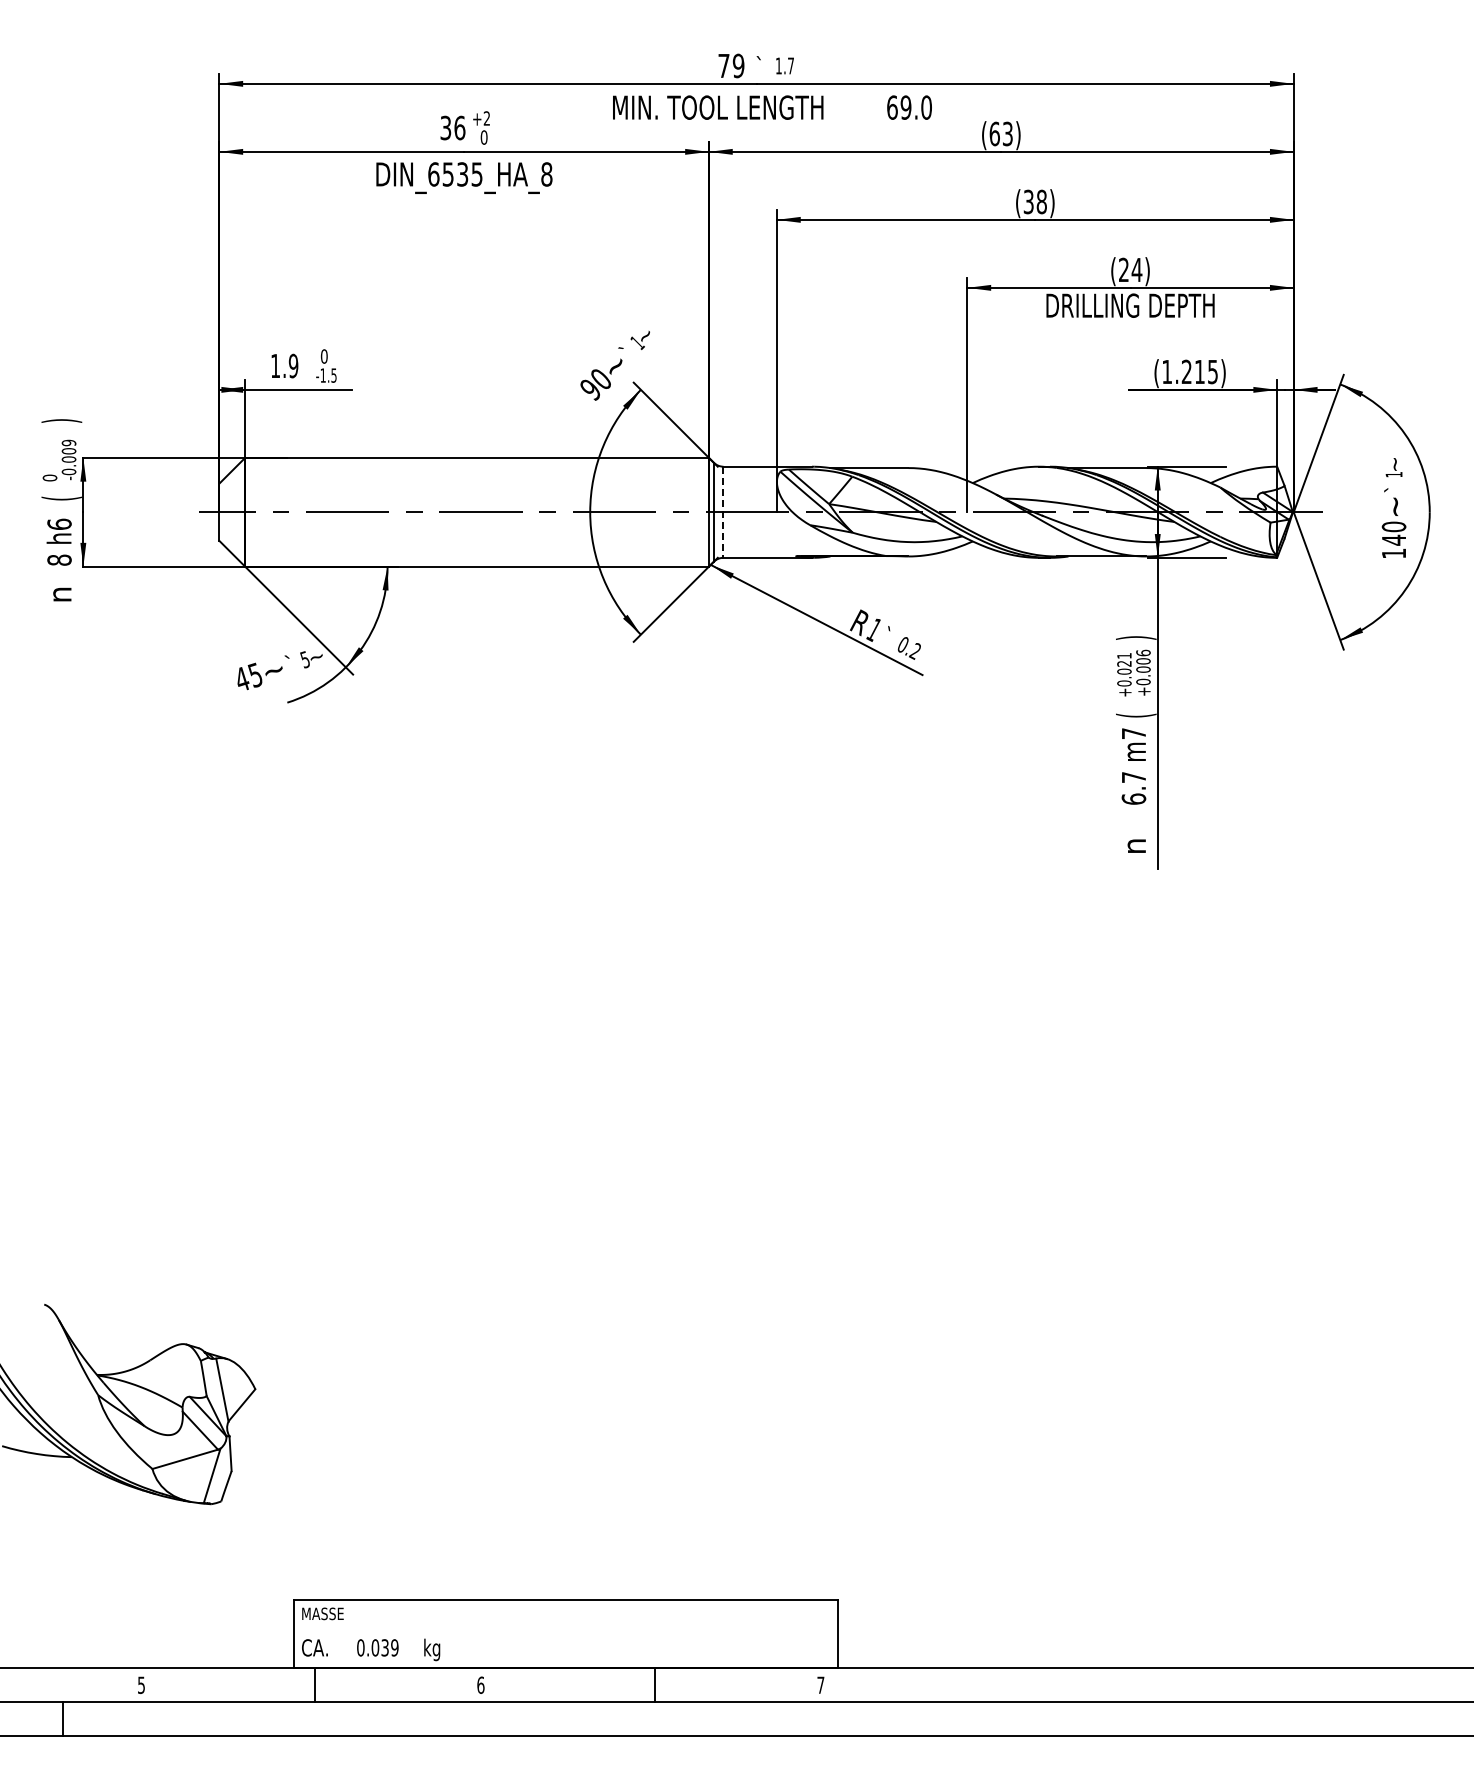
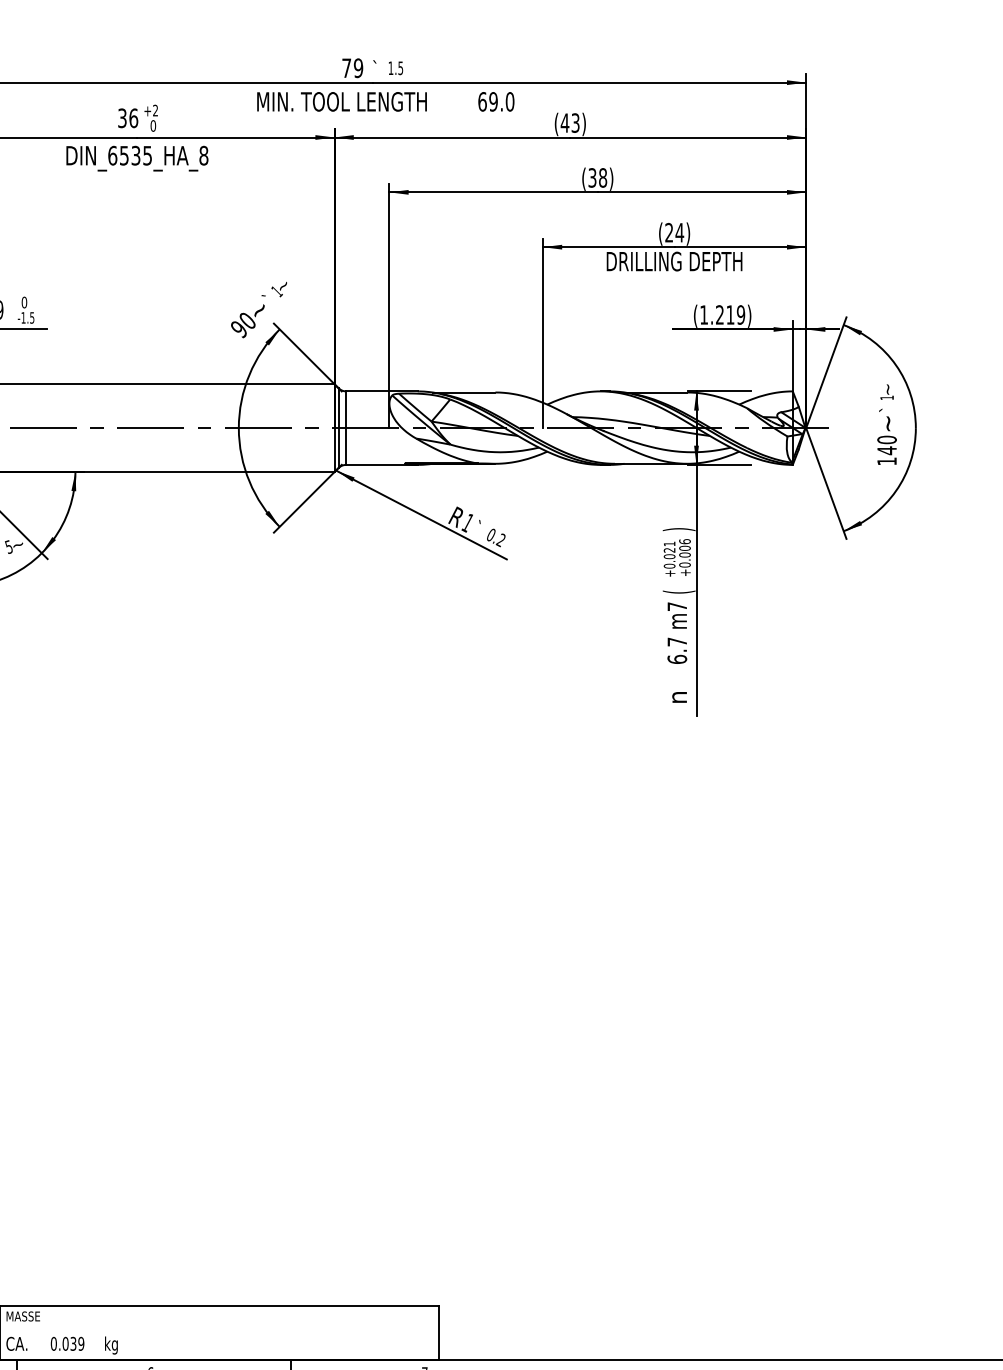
text: (790, 65) -> (400, 67), 1.7 -> 1.5
text: (994, 133) -> (564, 122), (63) -> (43)
text: (1212, 371) -> (740, 314), (1.215) -> (1.219)
line: (723, 512) -> (346, 428), dashed -> solid

